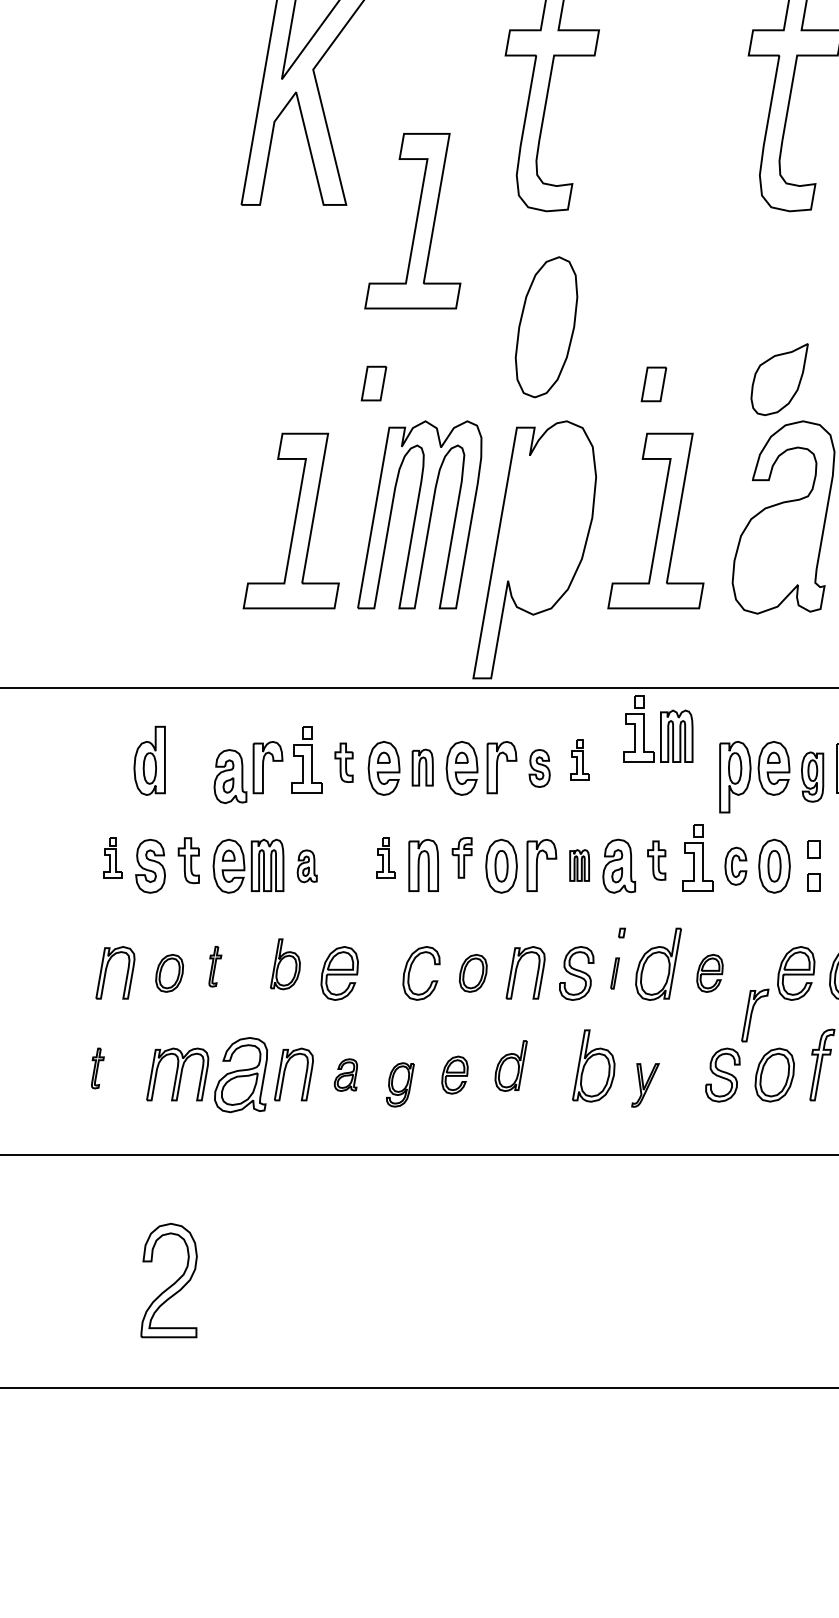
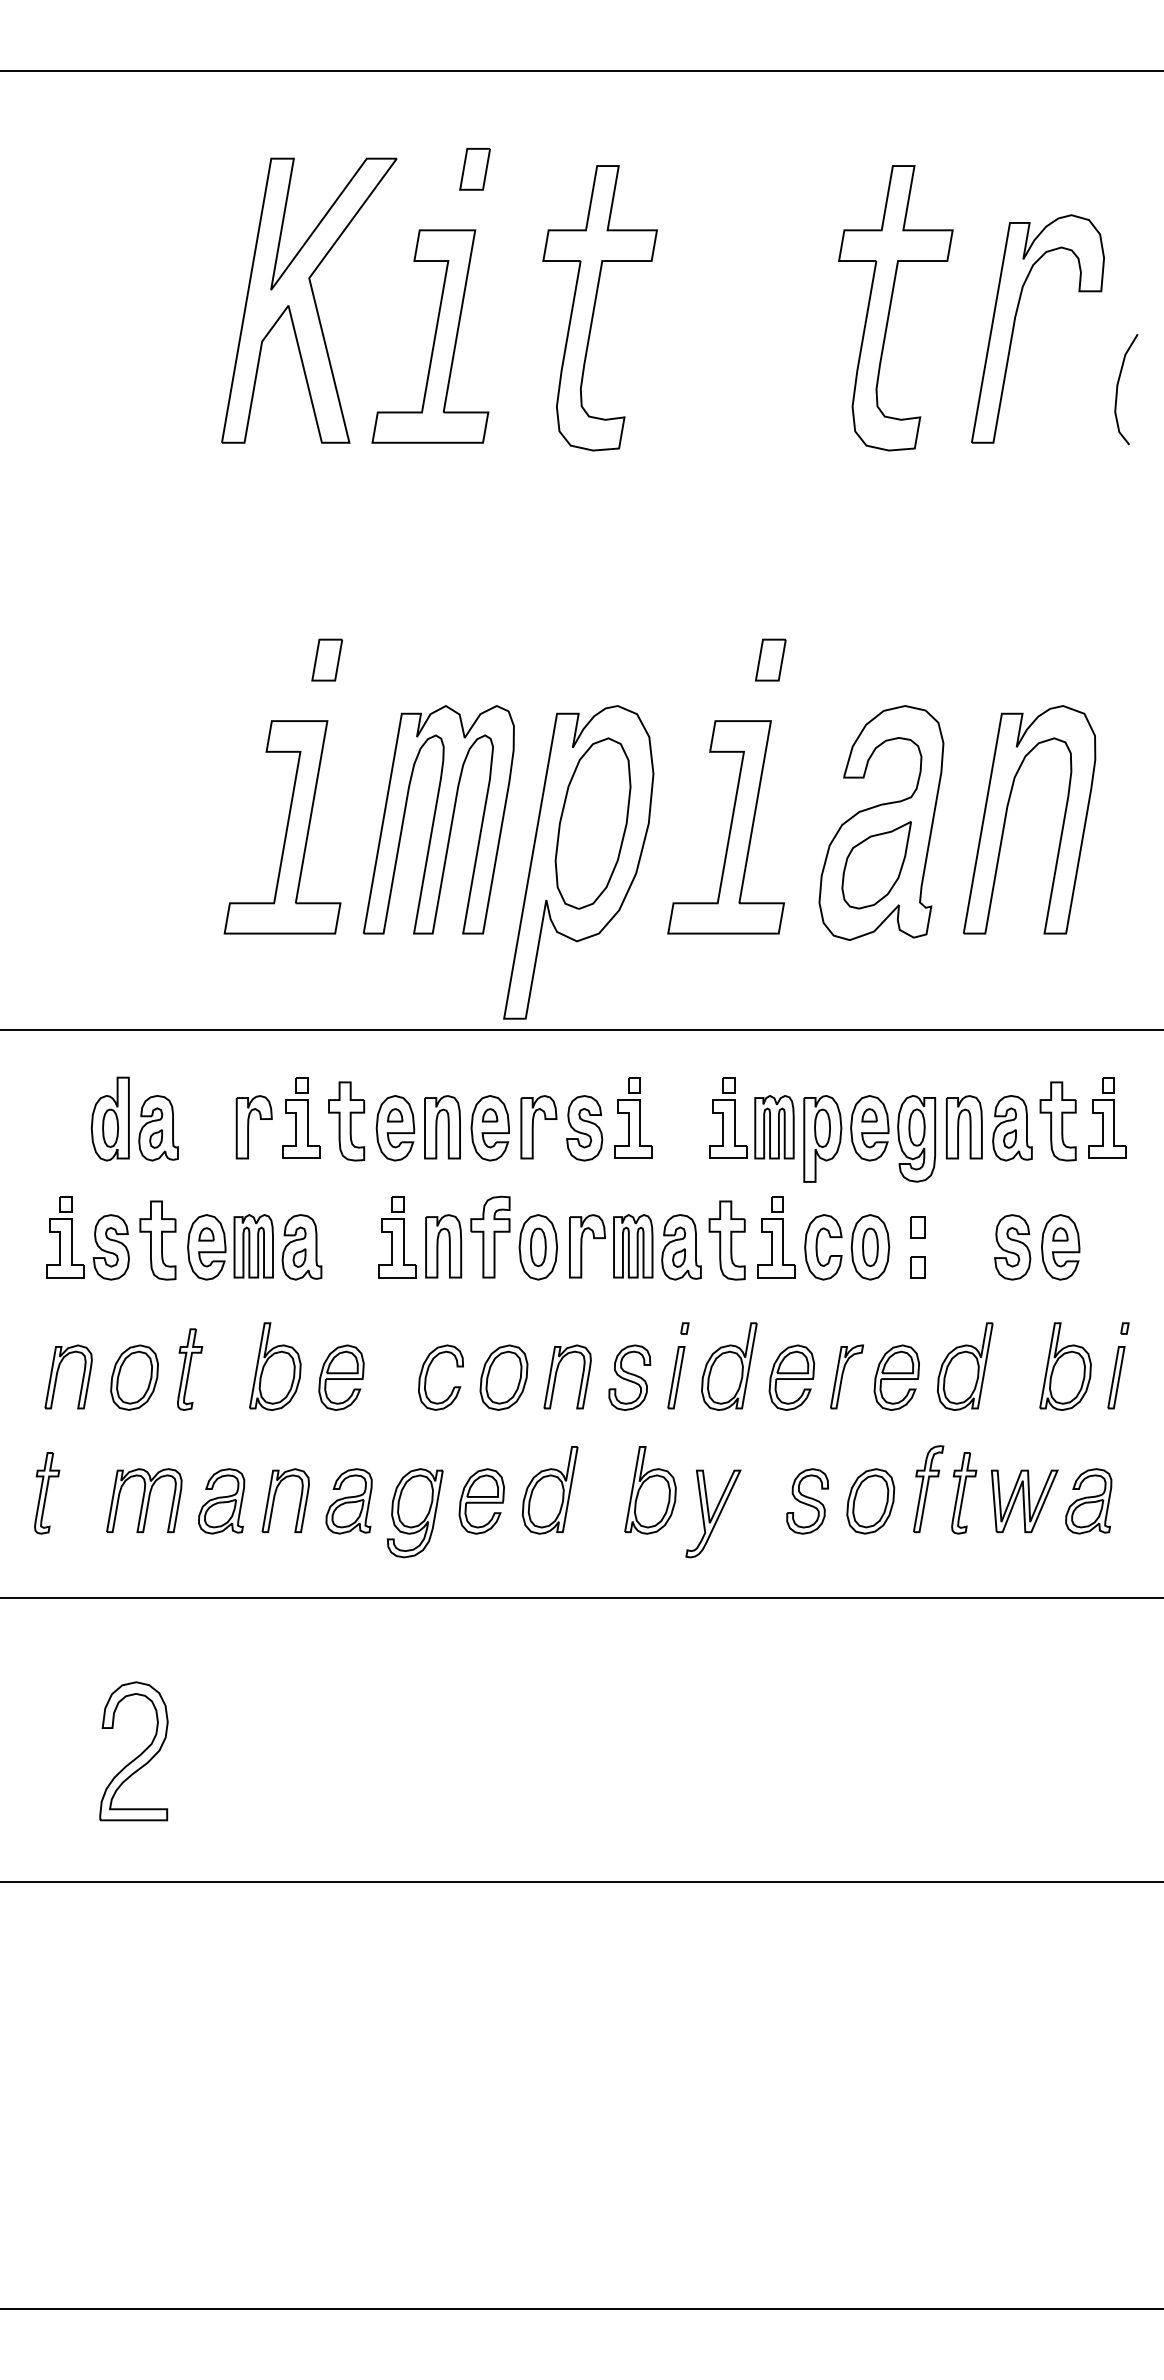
part: (412, 221) -> (430, 336), moved
part: (546, 327) -> (592, 823), moved
part: (779, 379) -> (876, 865), moved
part: (373, 383) -> (326, 659), moved
part: (653, 383) -> (770, 659), moved
part: (657, 729) -> (751, 1118), moved
part: (579, 759) -> (633, 1117), size x1.67
part: (343, 762) -> (346, 1121), size x1.67
part: (422, 767) -> (442, 1127), size x1.43
part: (539, 768) -> (584, 1128), size x1.43
part: (230, 776) -> (158, 1128), moved
part: (812, 776) -> (916, 1138), size x1.43
part: (462, 857) -> (490, 1236), size x1.67
part: (112, 858) -> (65, 1237), size x1.67
part: (385, 858) -> (397, 1237), size x1.67
part: (188, 860) -> (157, 1240), size x1.43
part: (656, 860) -> (726, 1240), size x1.67
part: (579, 865) -> (633, 1246), size x1.67
part: (306, 866) -> (301, 1247), size x1.67
part: (735, 866) -> (823, 1247), size x1.43
part: (285, 964) -> (275, 1366), size x1.43
part: (215, 966) -> (190, 1369), size x1.67
part: (169, 973) -> (134, 1377), size x1.43
part: (472, 973) -> (503, 1377), size x1.43
part: (615, 973) -> (676, 1377), size x1.67
part: (709, 973) -> (791, 1377), size x1.43
part: (754, 1015) -> (846, 1376), moved
part: (510, 1066) -> (549, 1490), size x1.43
part: (98, 1068) -> (47, 1493), size x1.67
part: (241, 1075) -> (221, 1501), size x0.71
part: (345, 1075) -> (348, 1501), size x1.67
part: (454, 1075) -> (481, 1501), size x1.43
part: (400, 1085) -> (415, 1513), size x1.67
part: (645, 1085) -> (713, 1513), size x1.67

